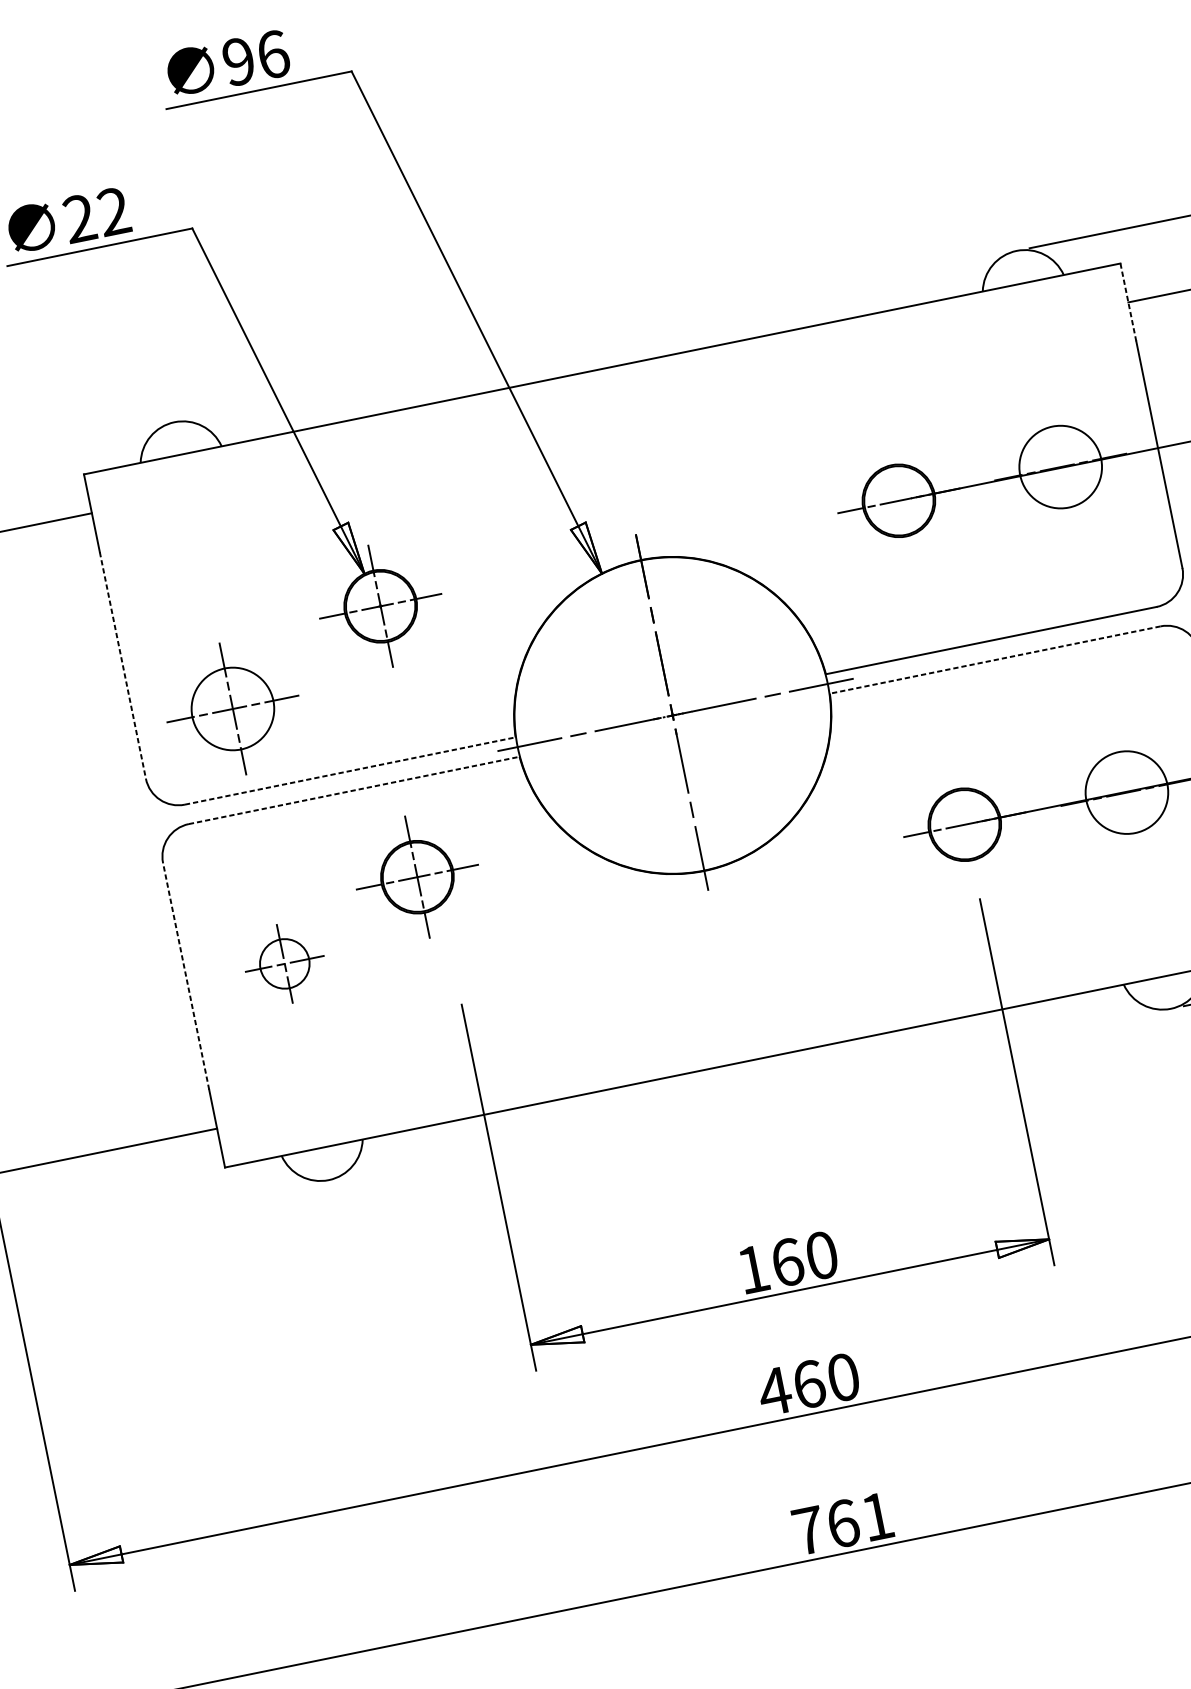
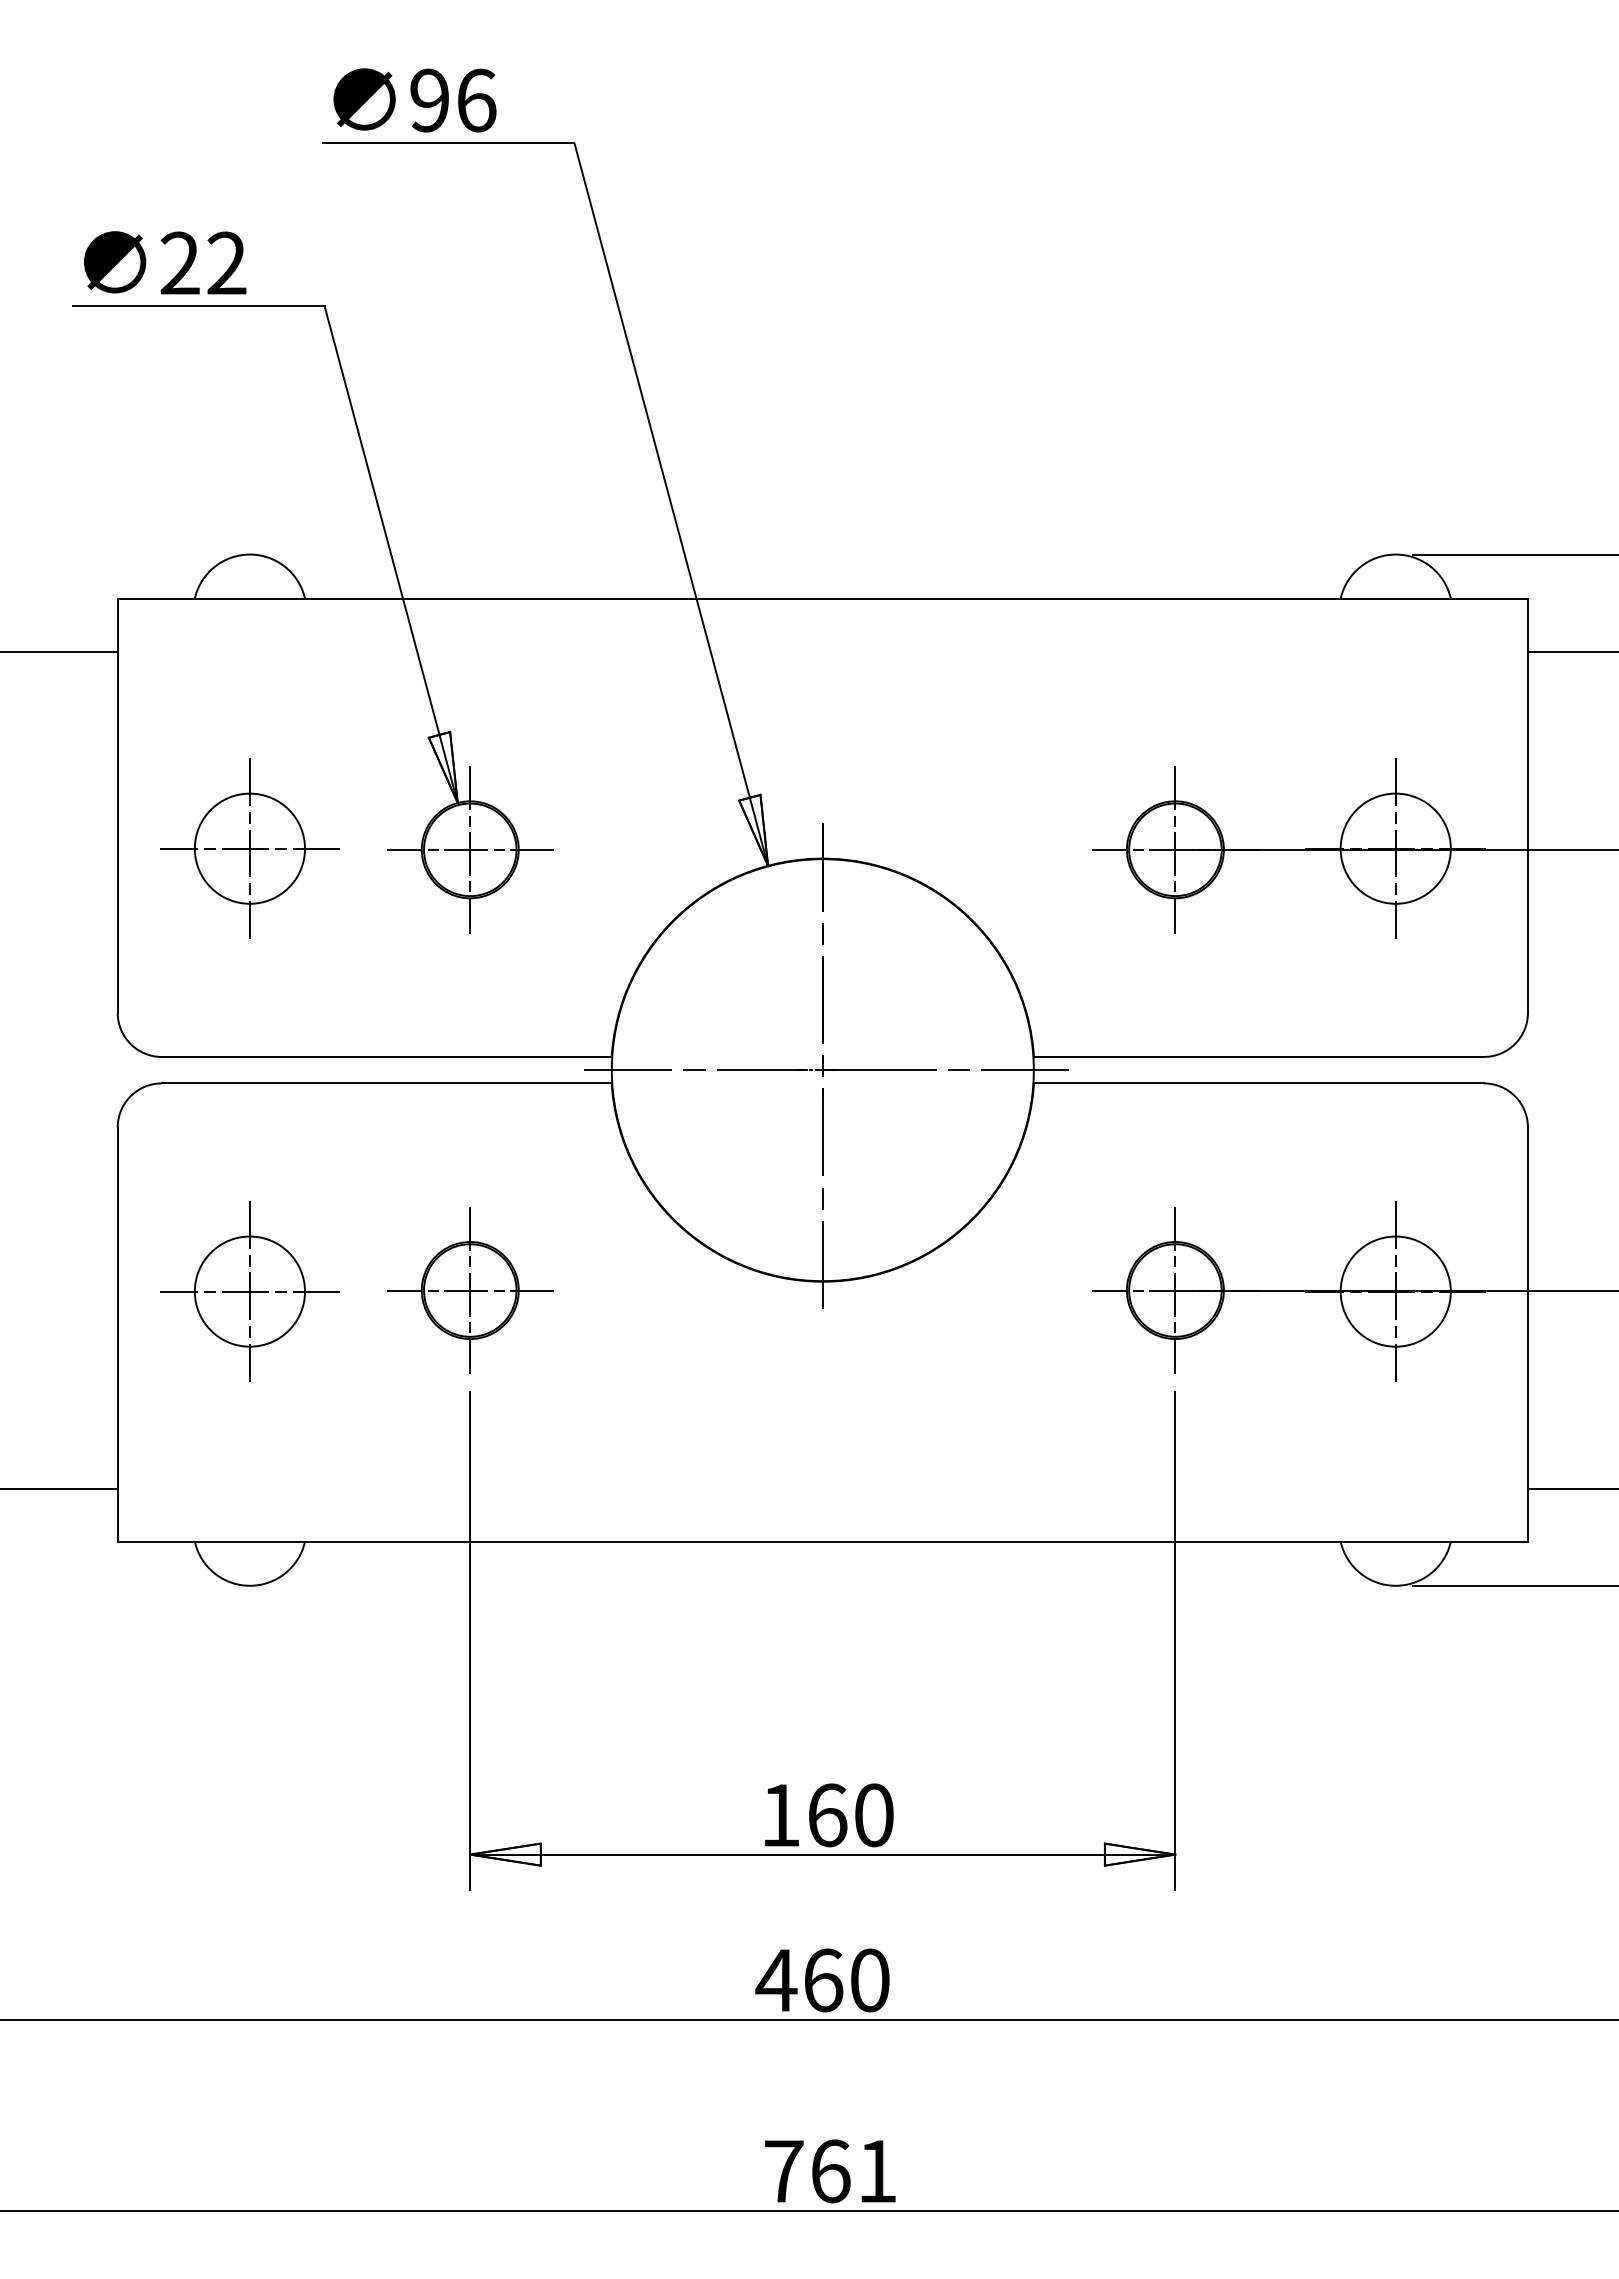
line: (1128, 302) -> (1527, 651), dashed -> solid
line: (1060, 466) -> (1395, 848), added
line: (898, 500) -> (1175, 849), added
line: (994, 660) -> (1258, 1083), dashed -> solid
line: (122, 666) -> (117, 859), dashed -> solid
part: (232, 708) -> (249, 848), moved
line: (350, 770) -> (386, 1056), dashed -> solid
line: (354, 790) -> (386, 1083), dashed -> solid
line: (1126, 792) -> (1395, 1291), added
line: (964, 824) -> (1175, 1290), added
part: (417, 877) -> (470, 1290), moved
part: (284, 963) -> (249, 1291), size x1.67
line: (185, 976) -> (117, 1281), dashed -> solid

